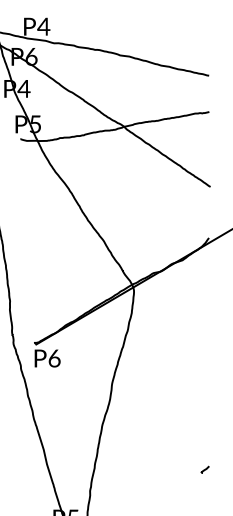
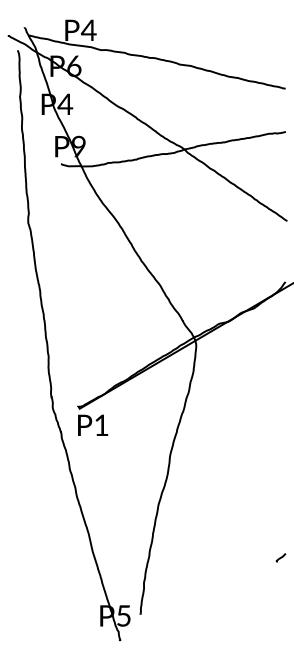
text: (35, 124) -> (78, 146), P5 -> P9
text: (54, 358) -> (101, 425), P6 -> P1

